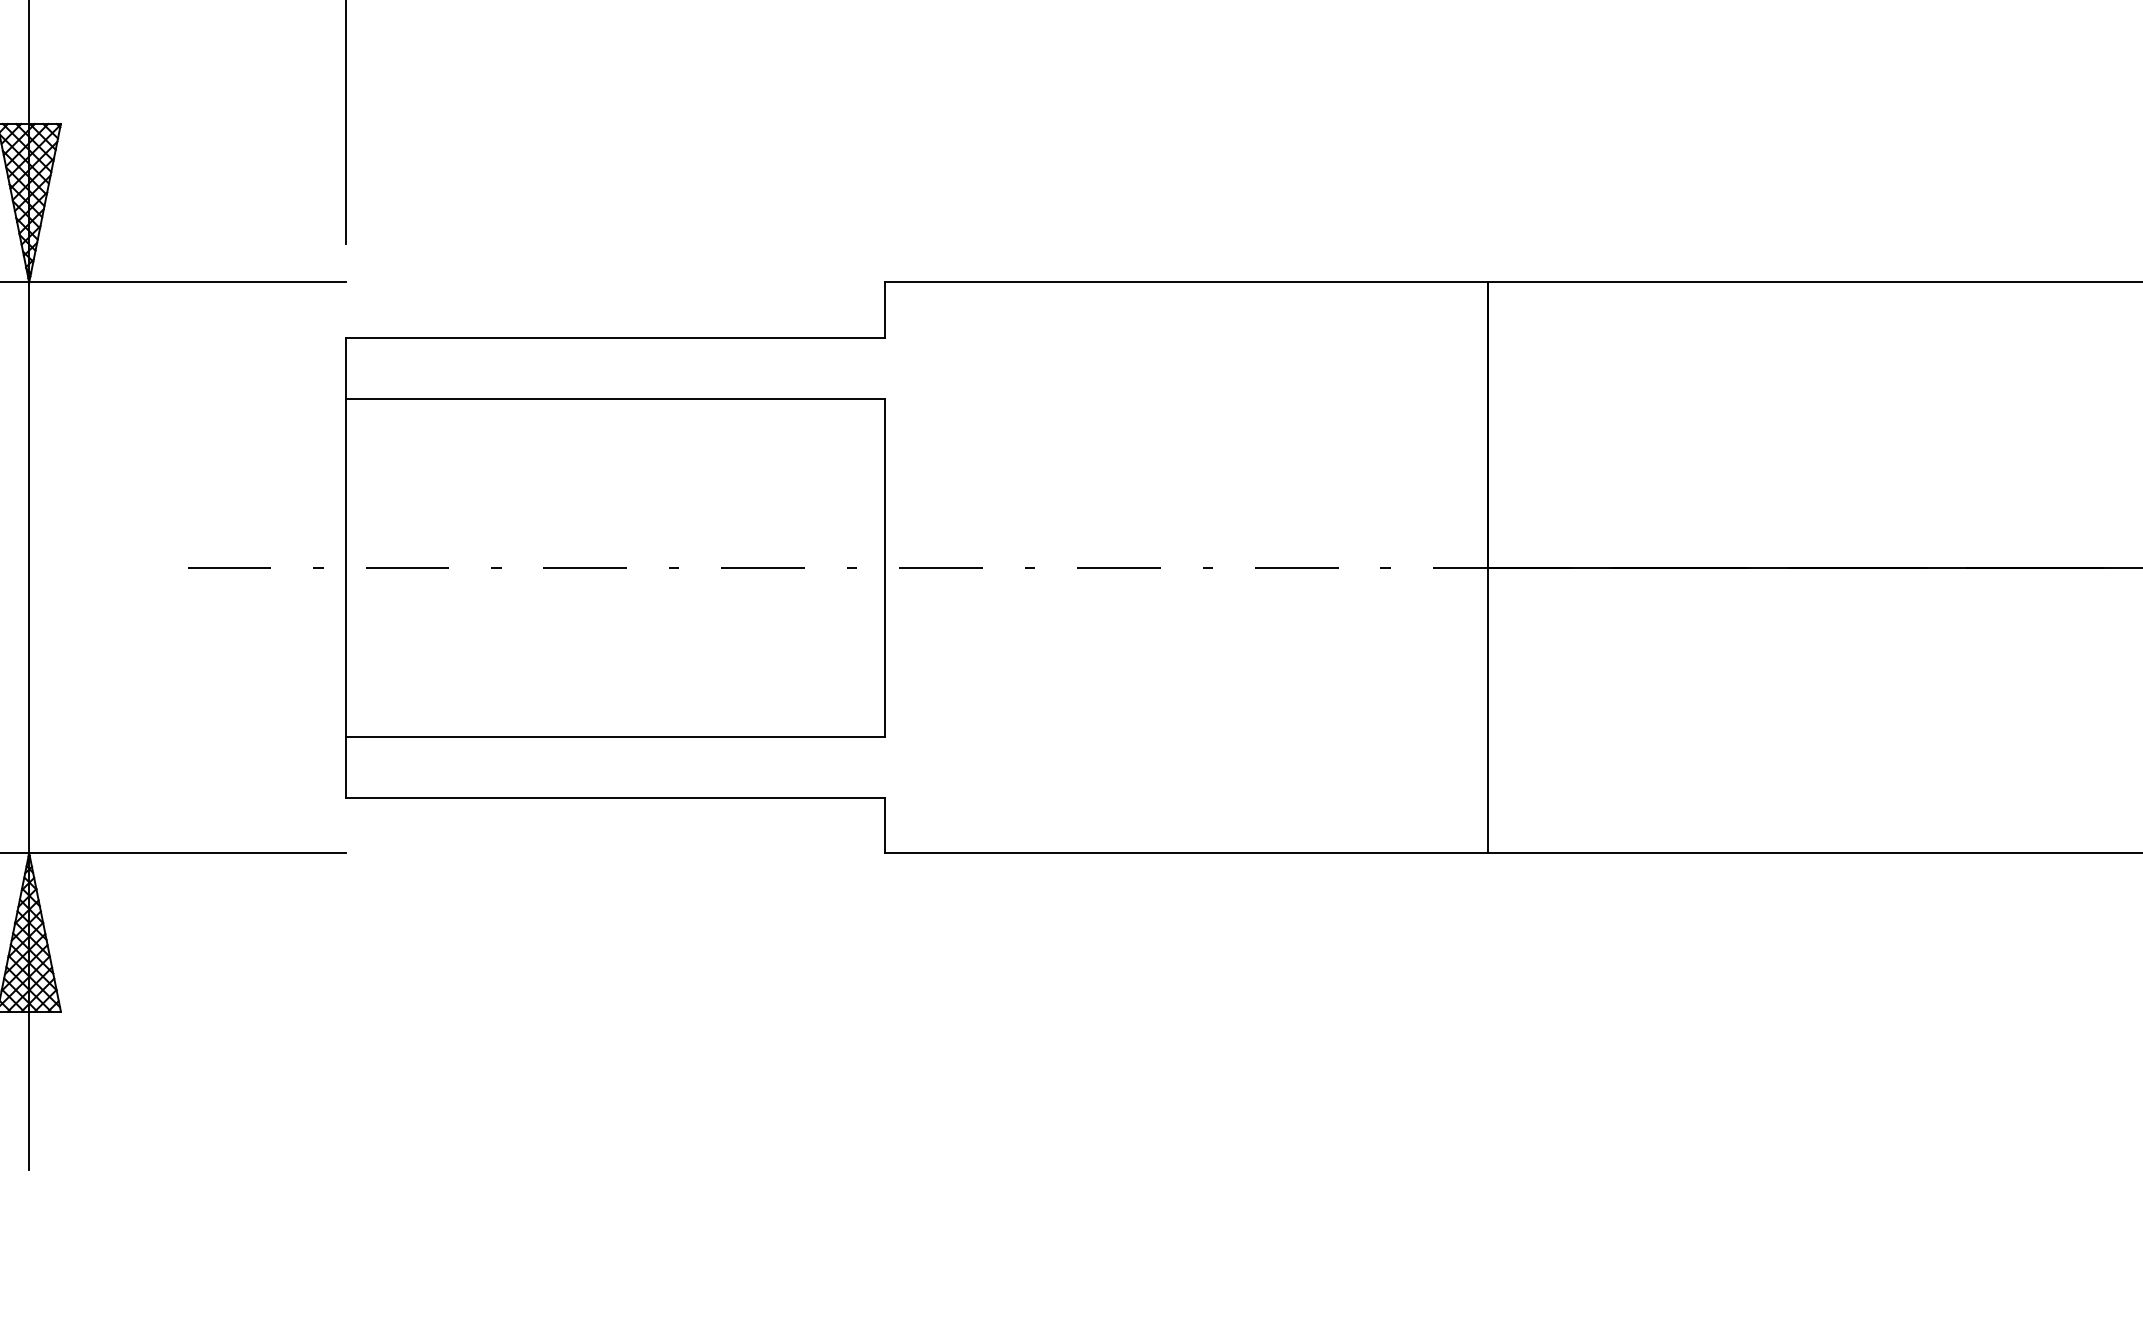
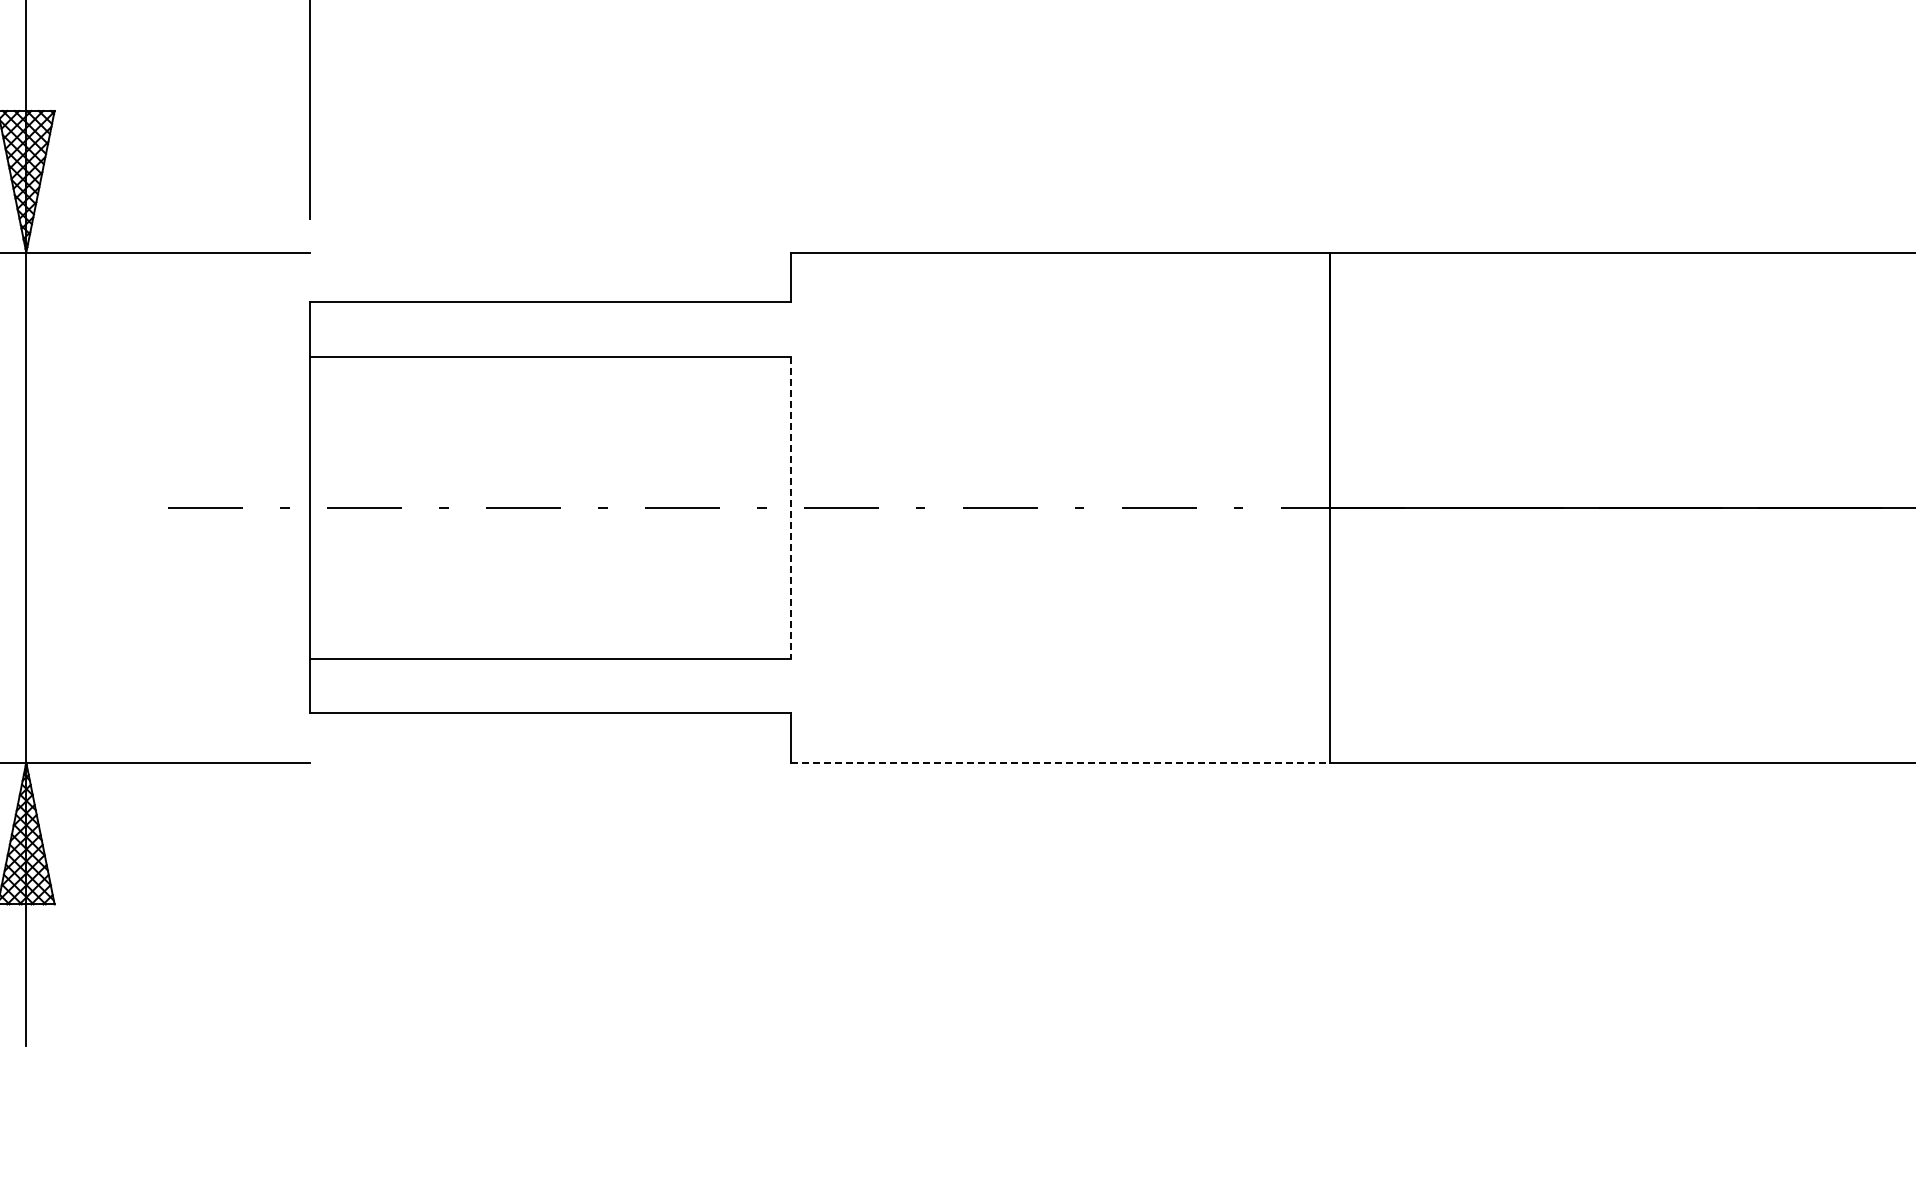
line: (885, 568) -> (791, 508), solid -> dashed
line: (1187, 852) -> (1061, 762), solid -> dashed

